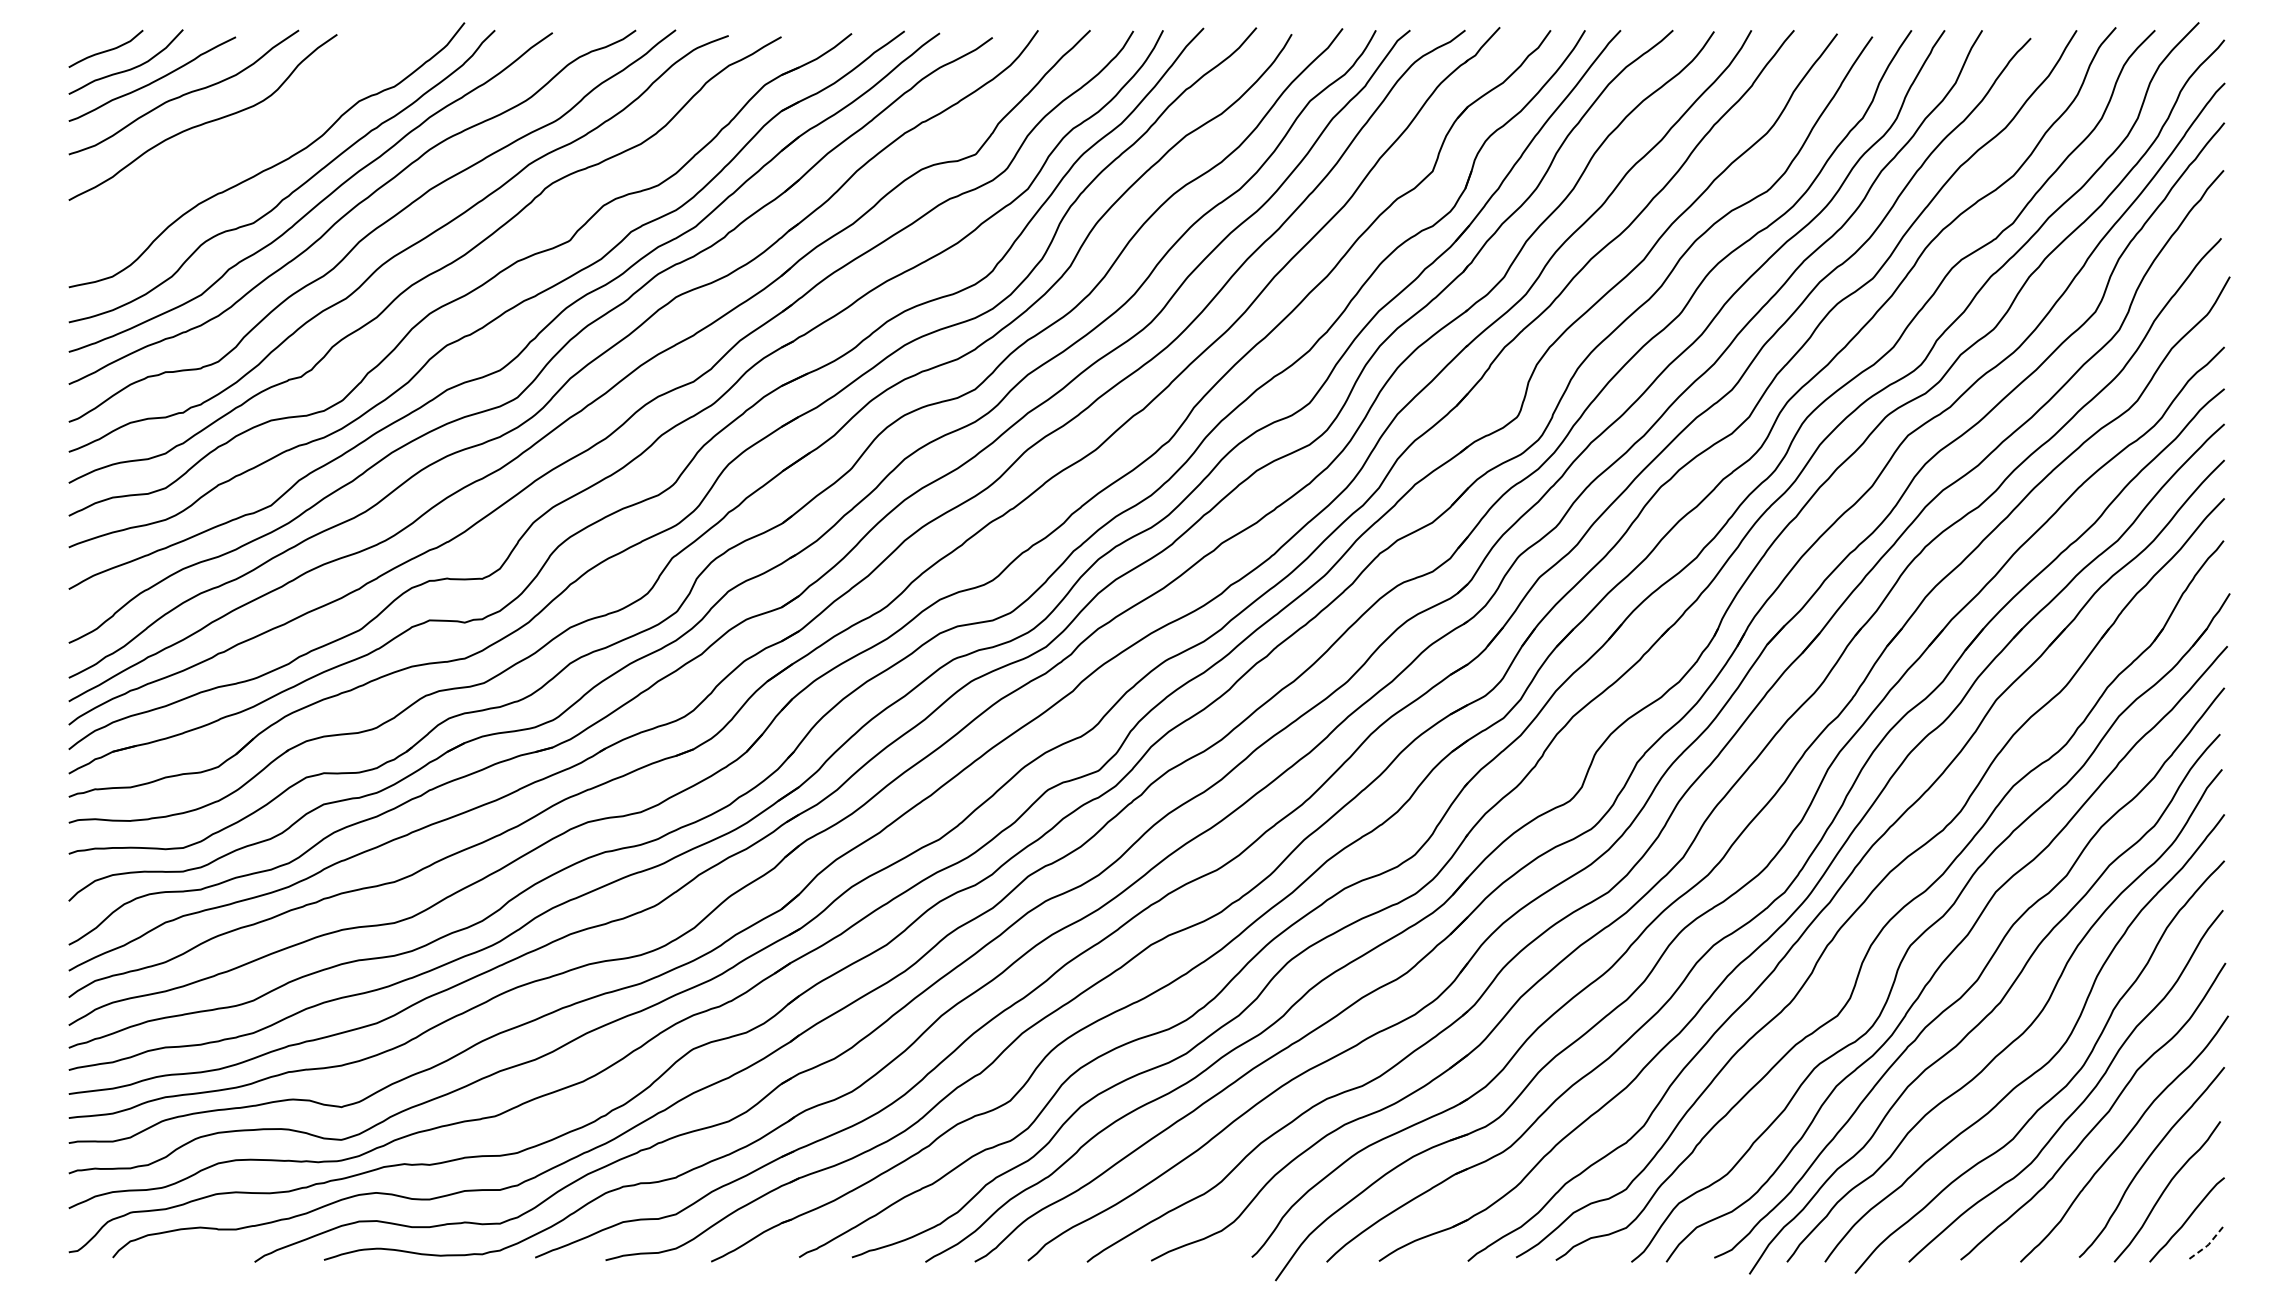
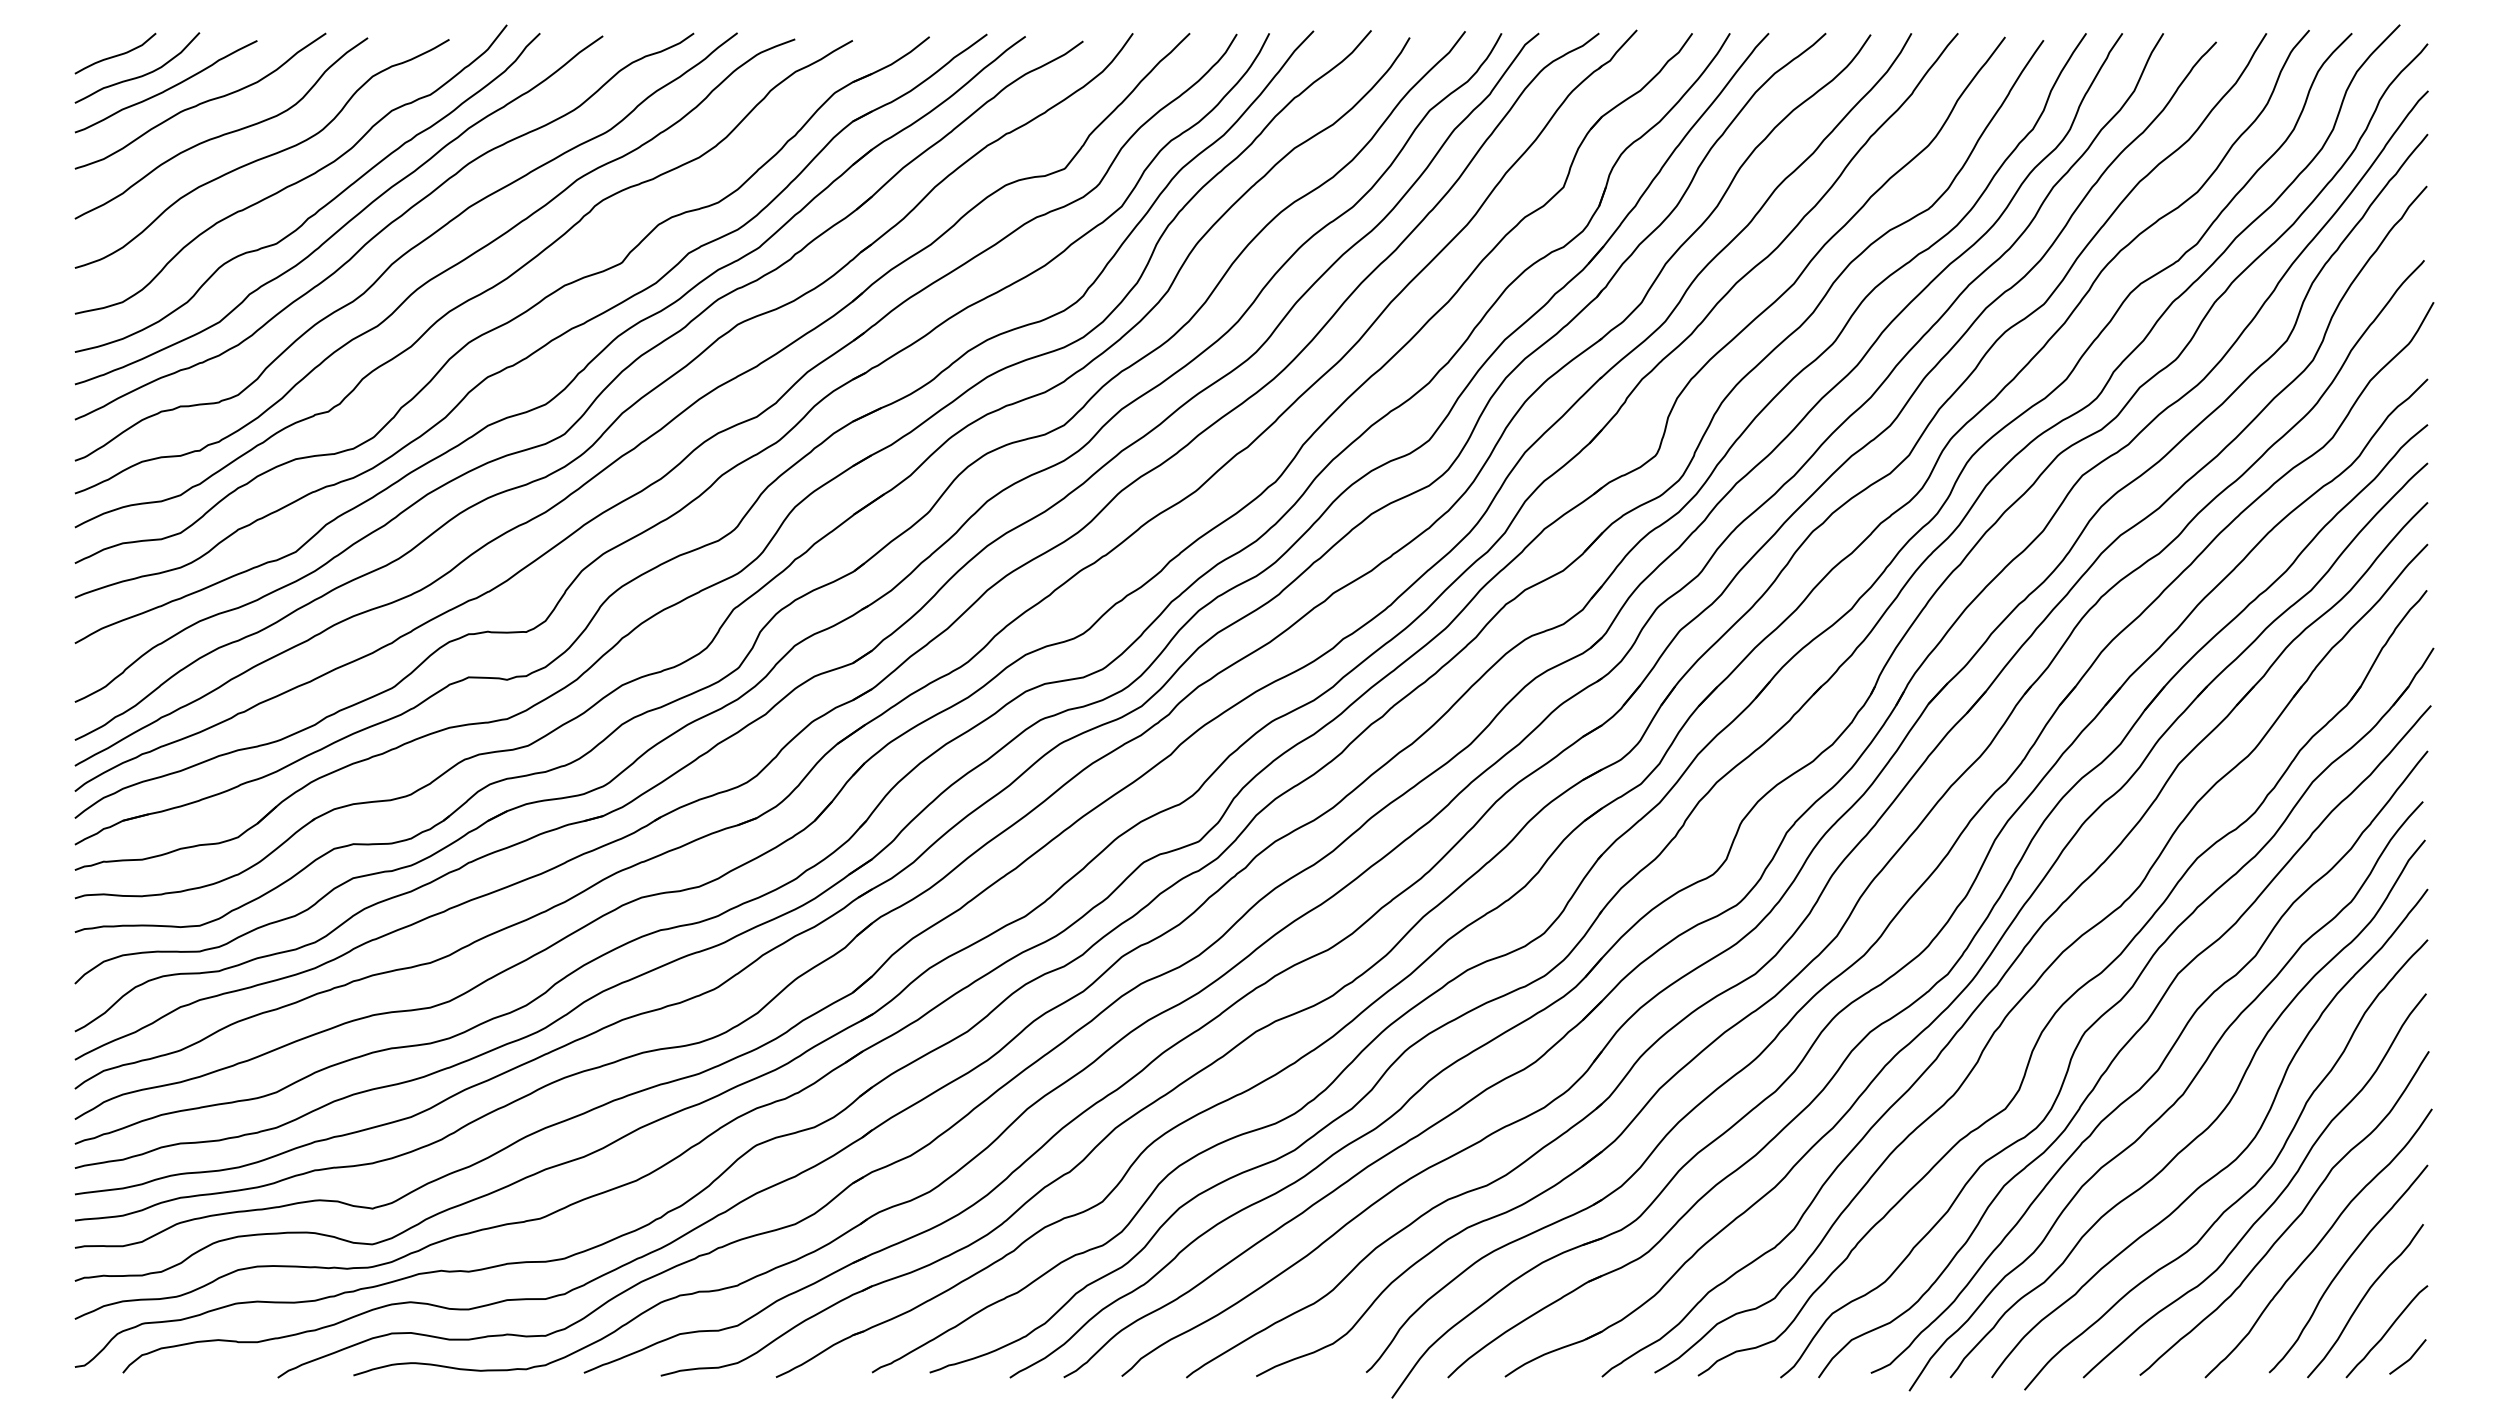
curve: (239, 144) -> (261, 157), added
line: (2207, 1245) -> (2409, 1359), dashed -> solid

